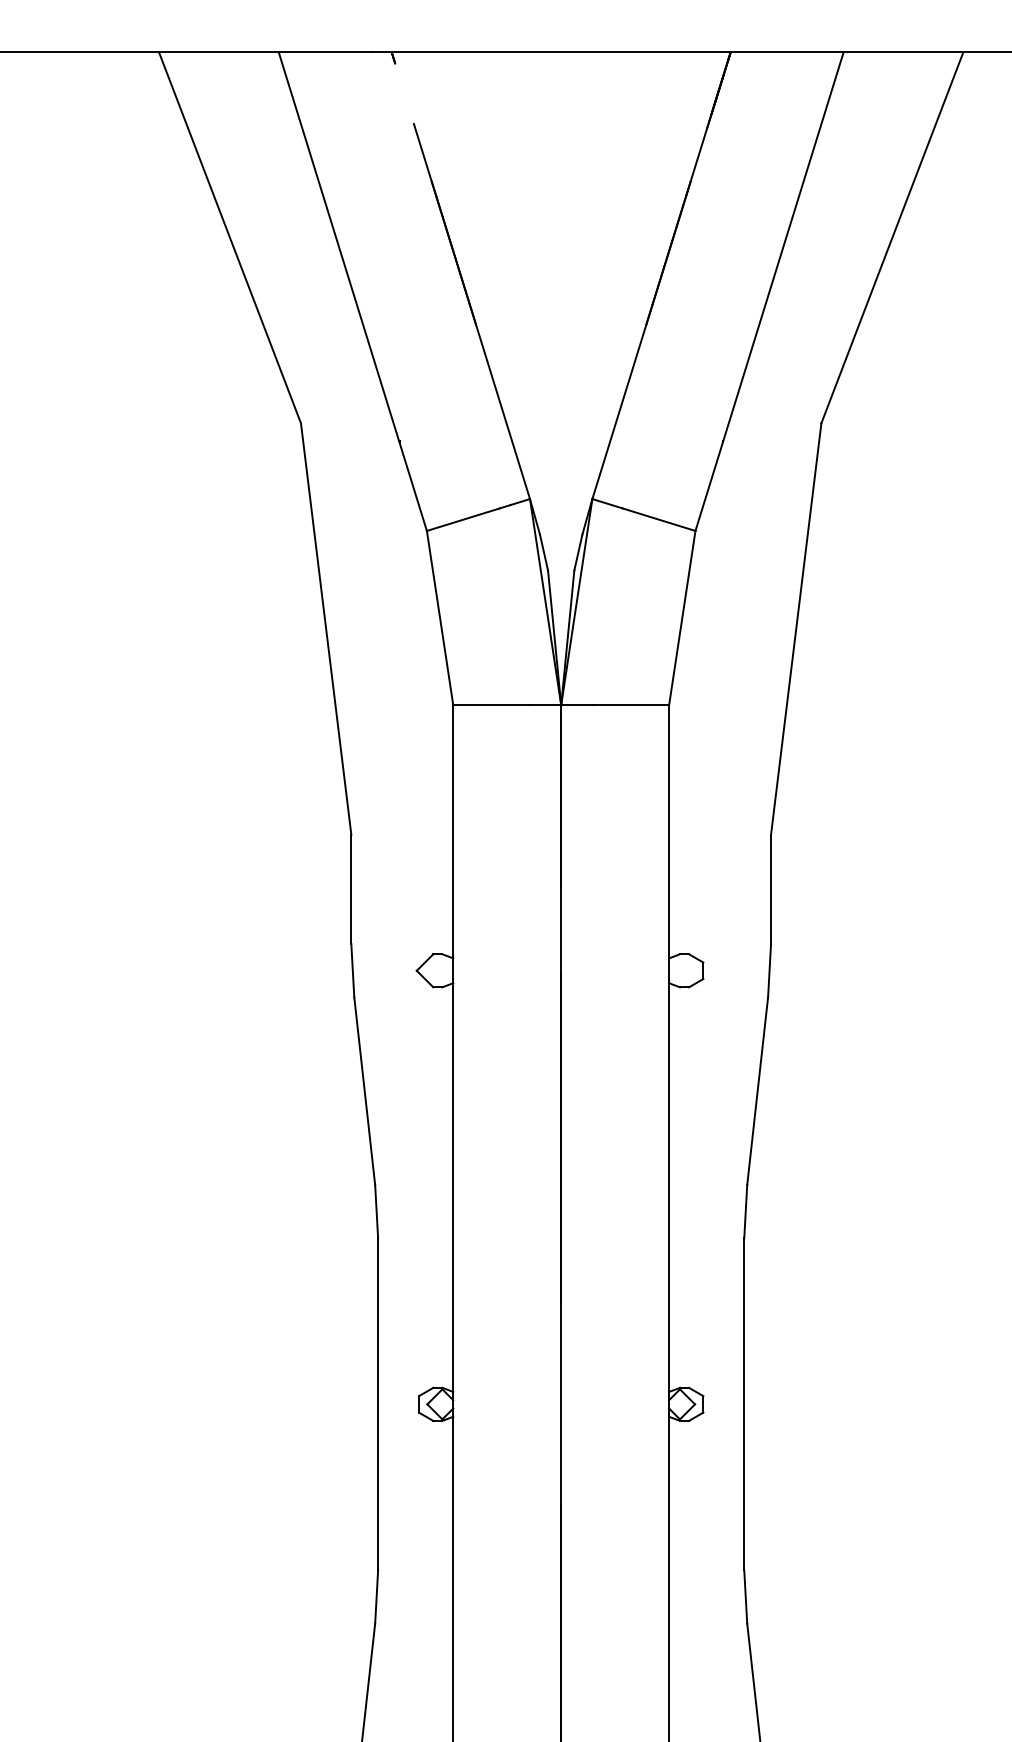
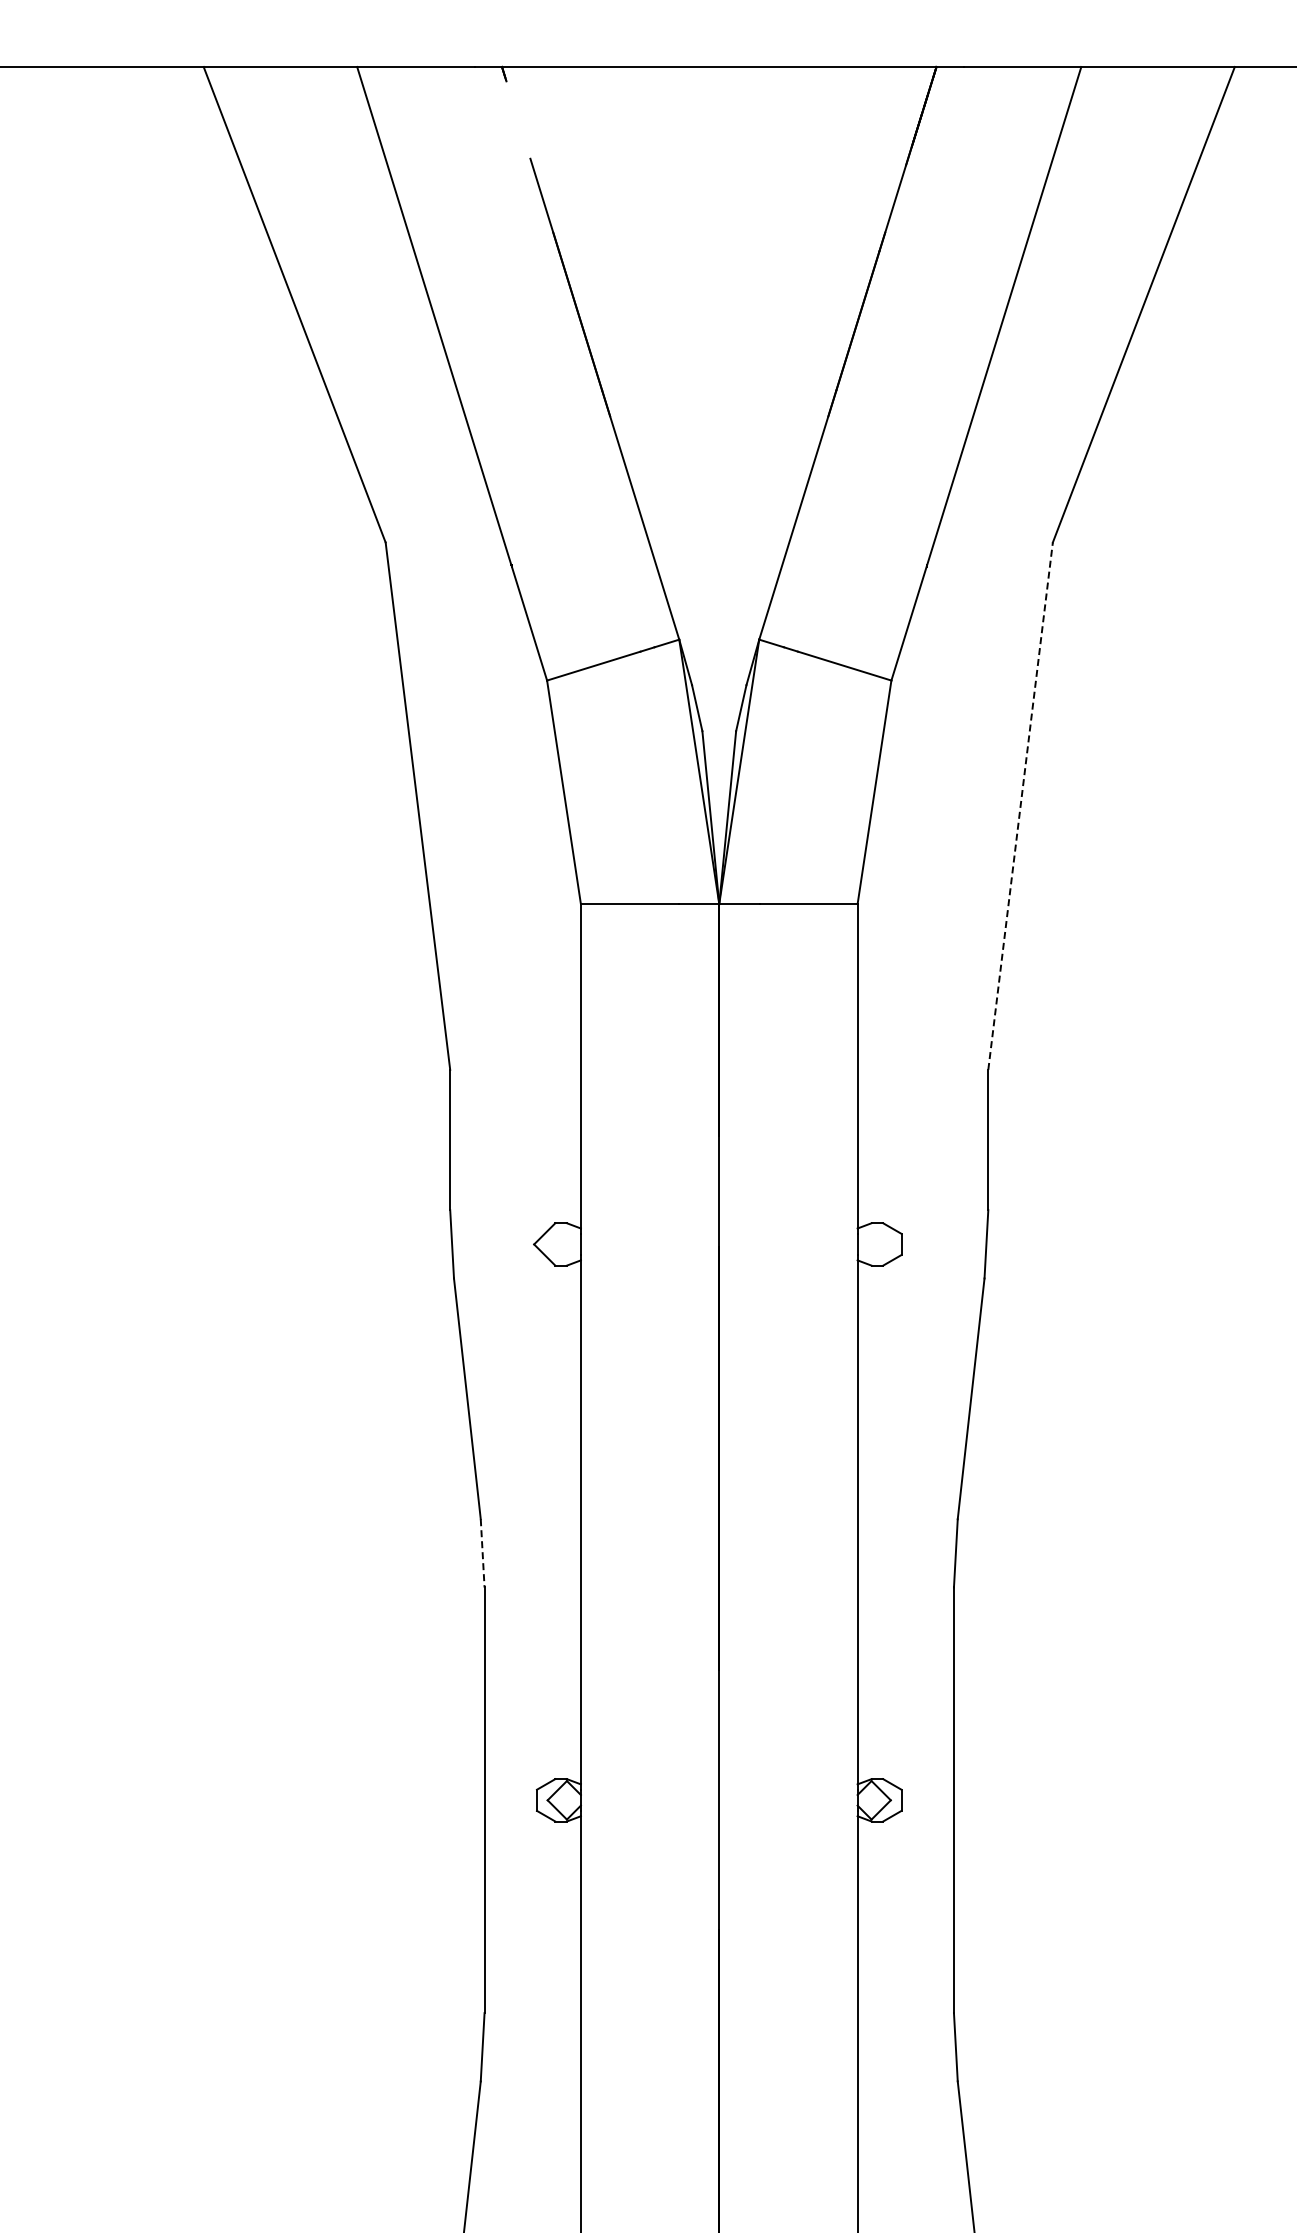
line: (796, 629) -> (1020, 806), solid -> dashed
line: (376, 1211) -> (482, 1553), solid -> dashed

